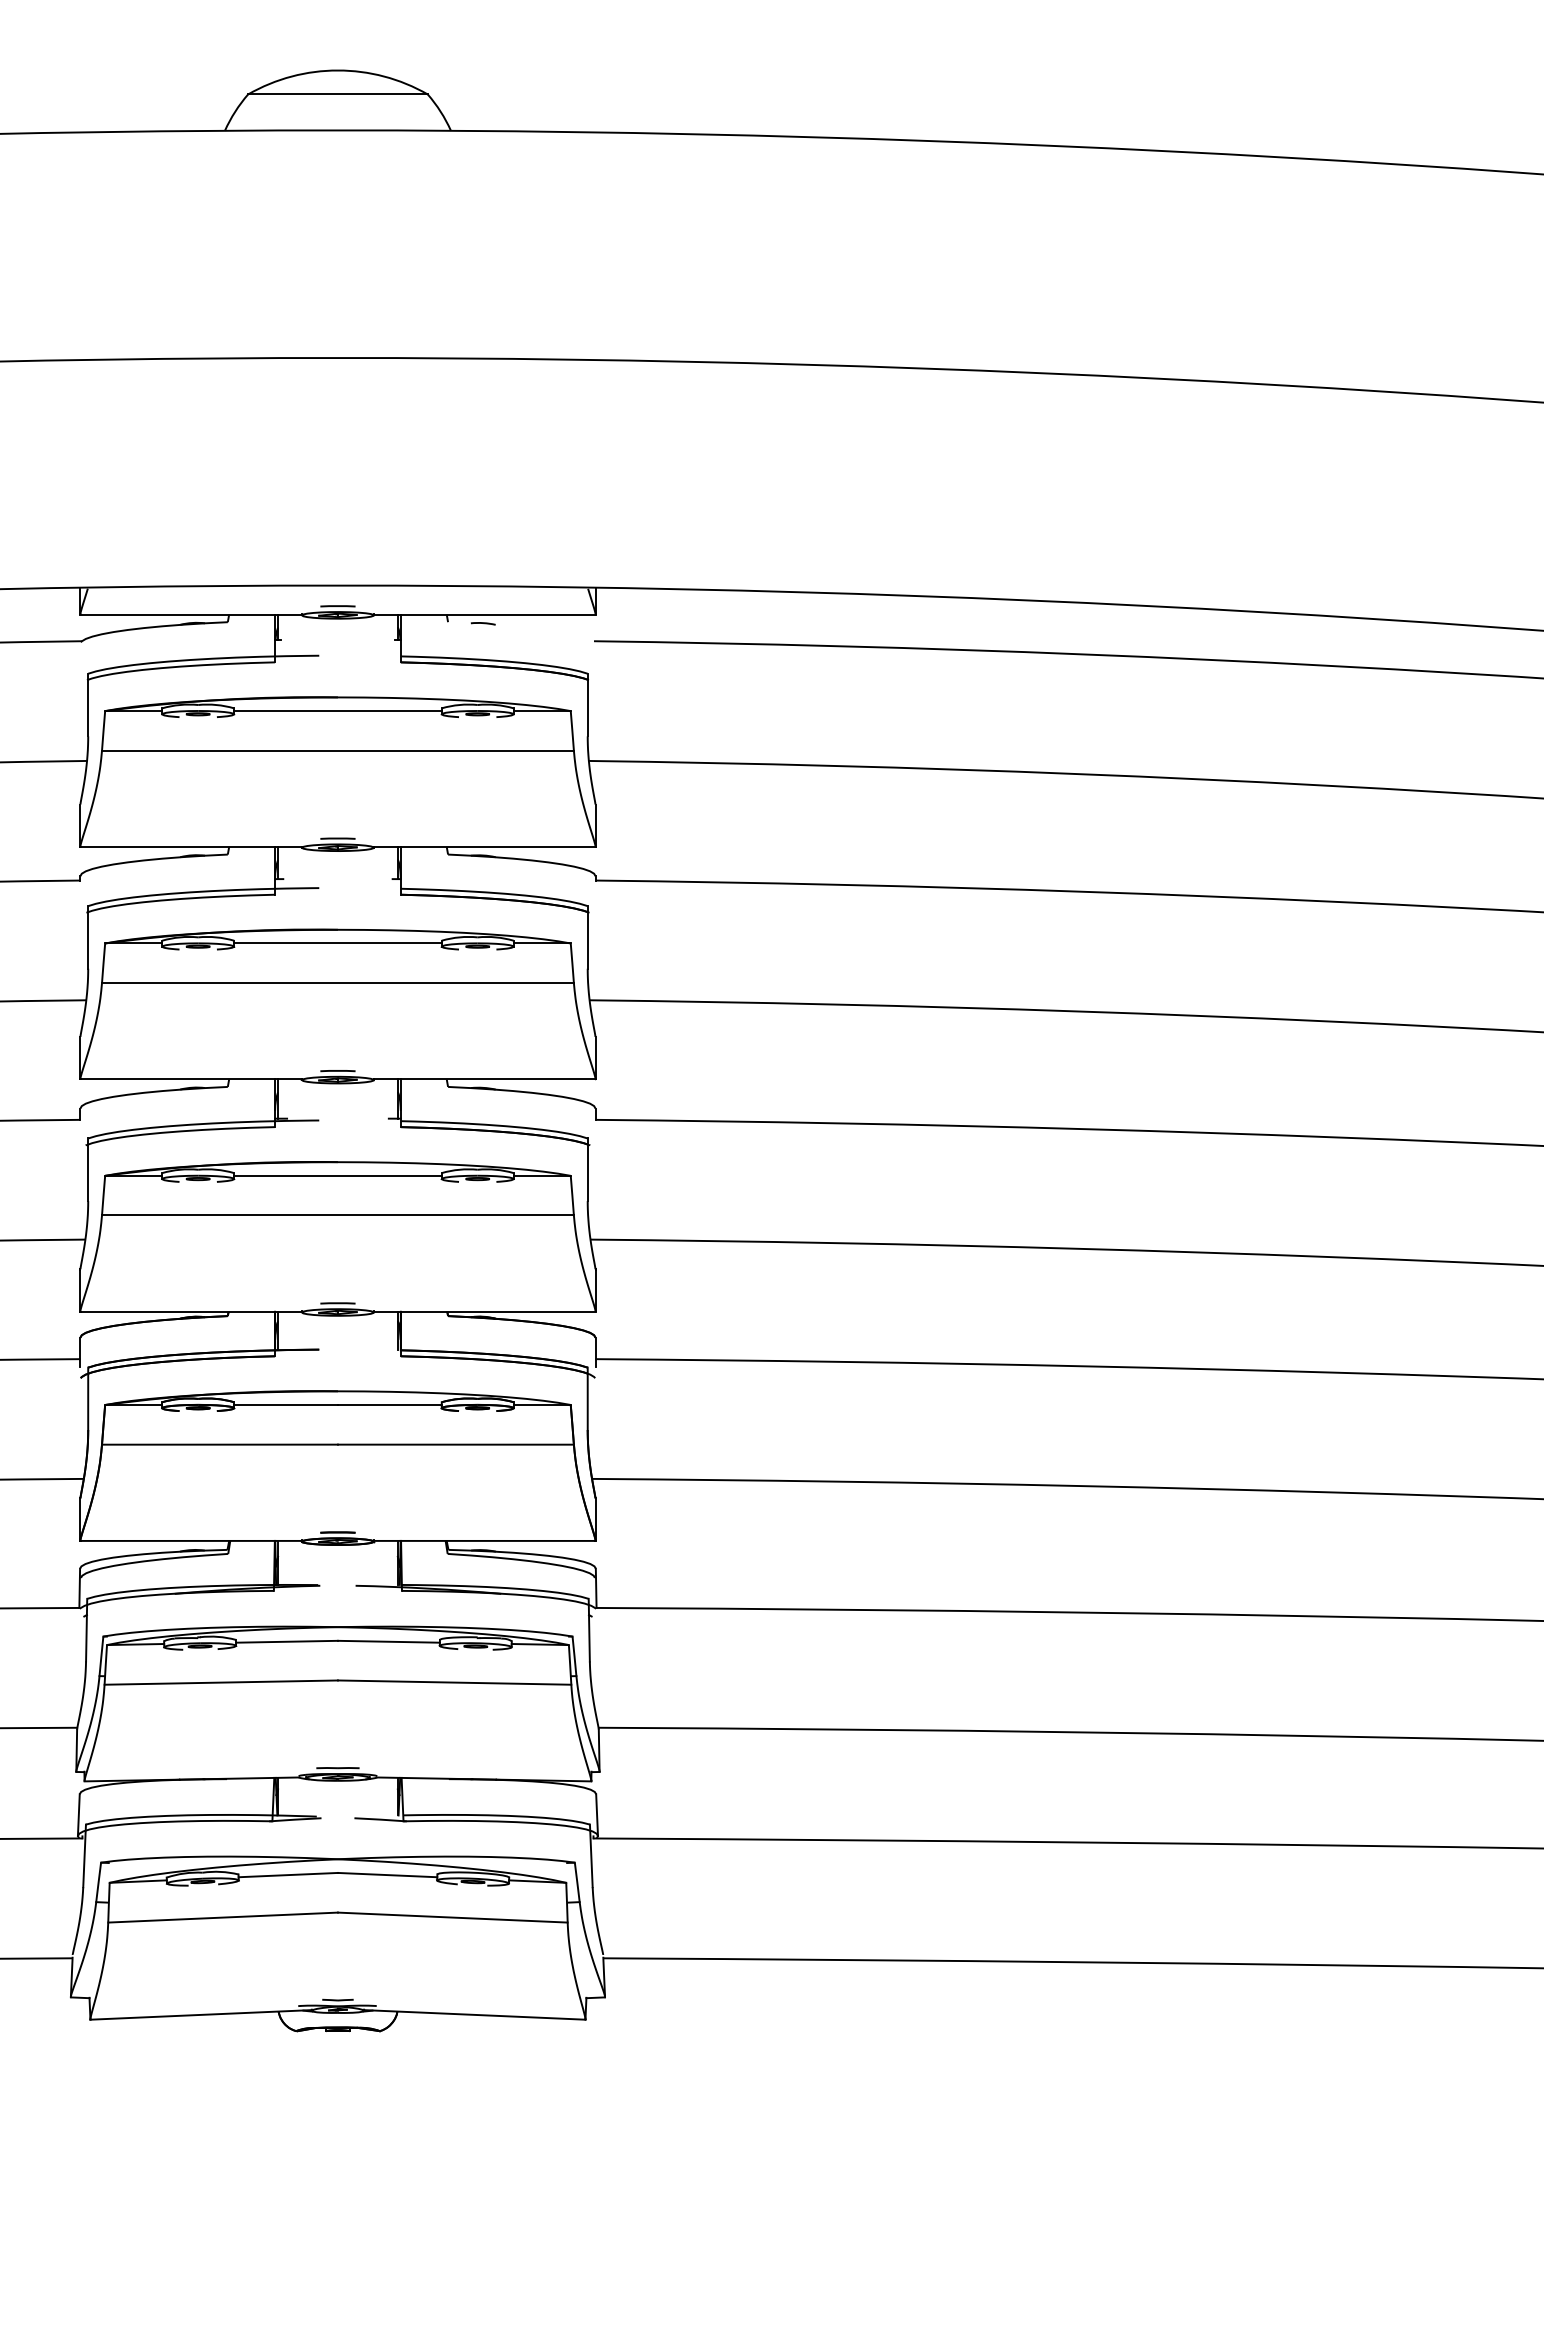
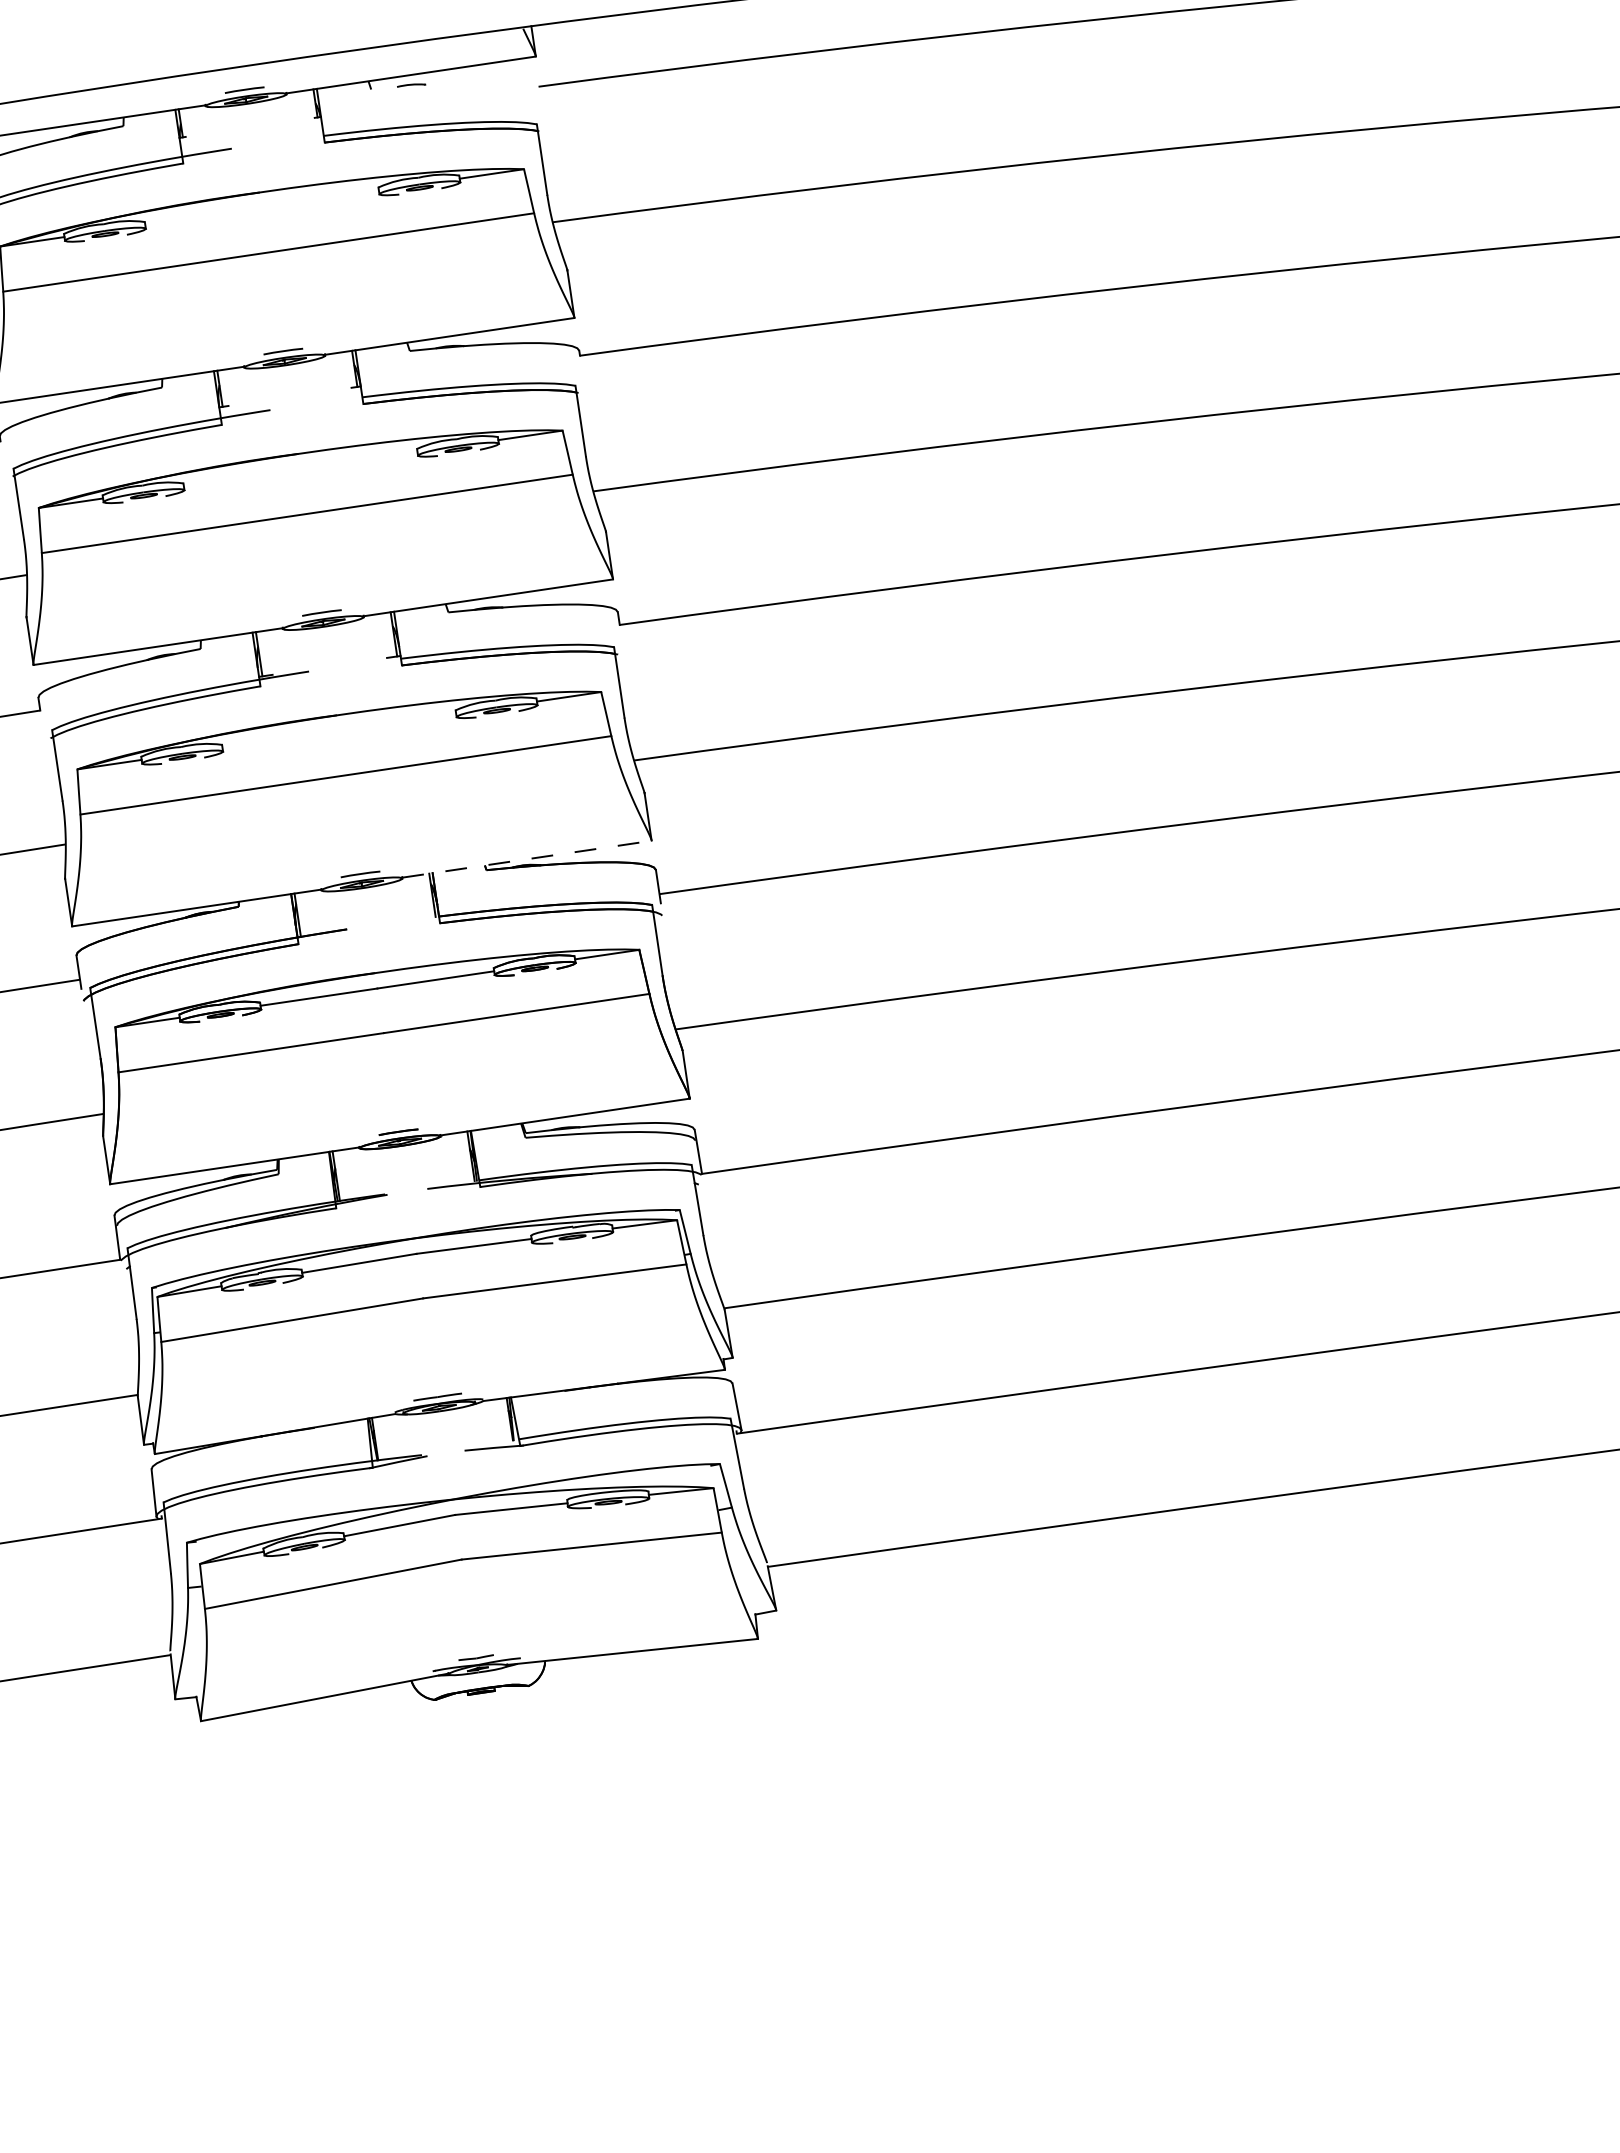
line: (337, 711) -> (261, 208), removed
line: (337, 943) -> (300, 469), removed
line: (337, 1175) -> (338, 730), removed
line: (484, 1311) -> (526, 858), solid -> dashed

